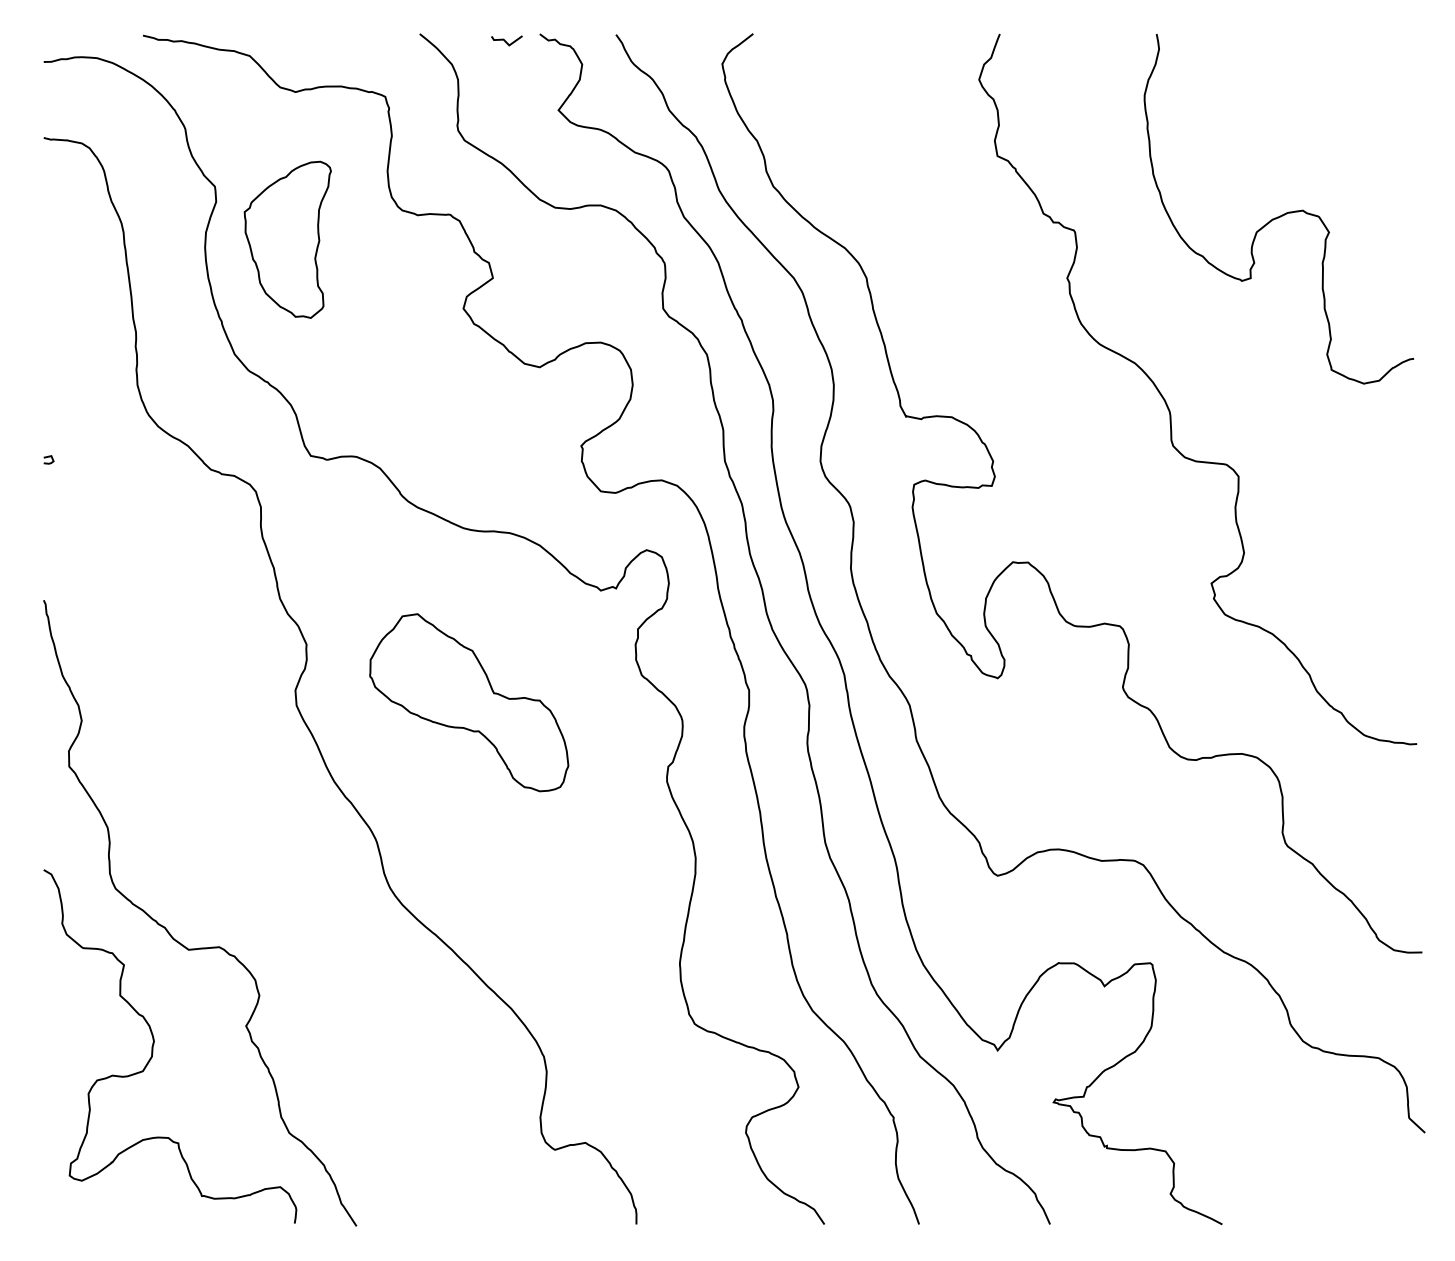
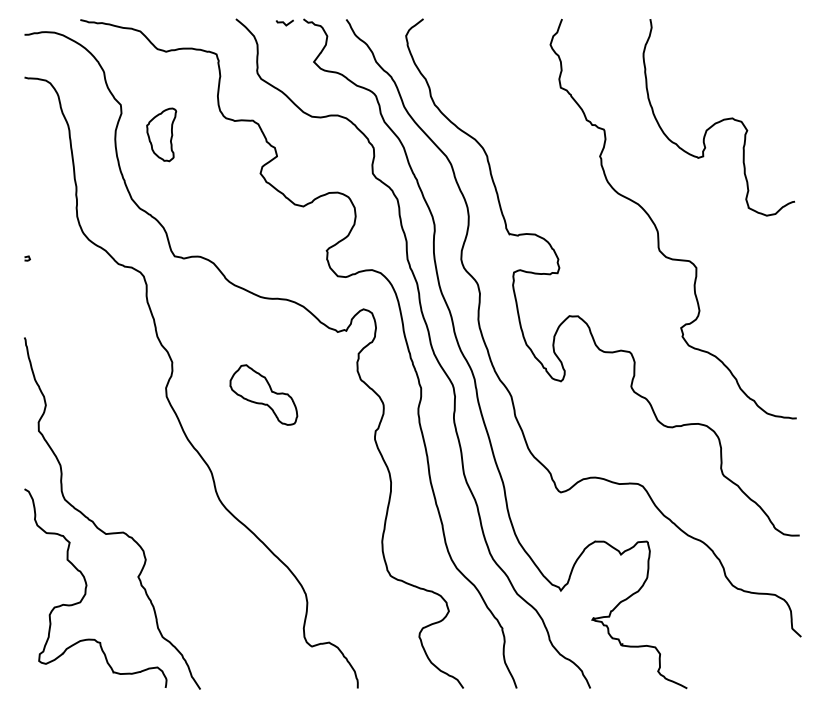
part: (287, 239) -> (161, 134), size x0.6
part: (468, 701) -> (263, 394), size x0.6

